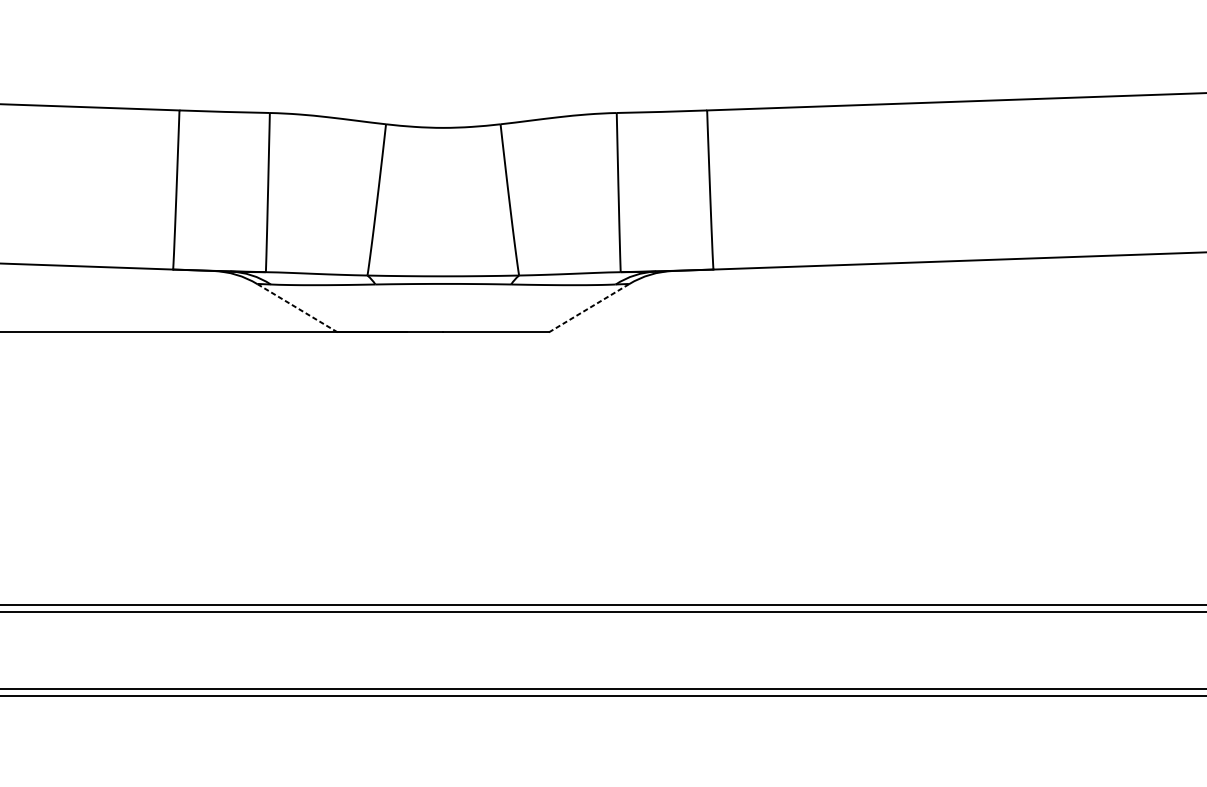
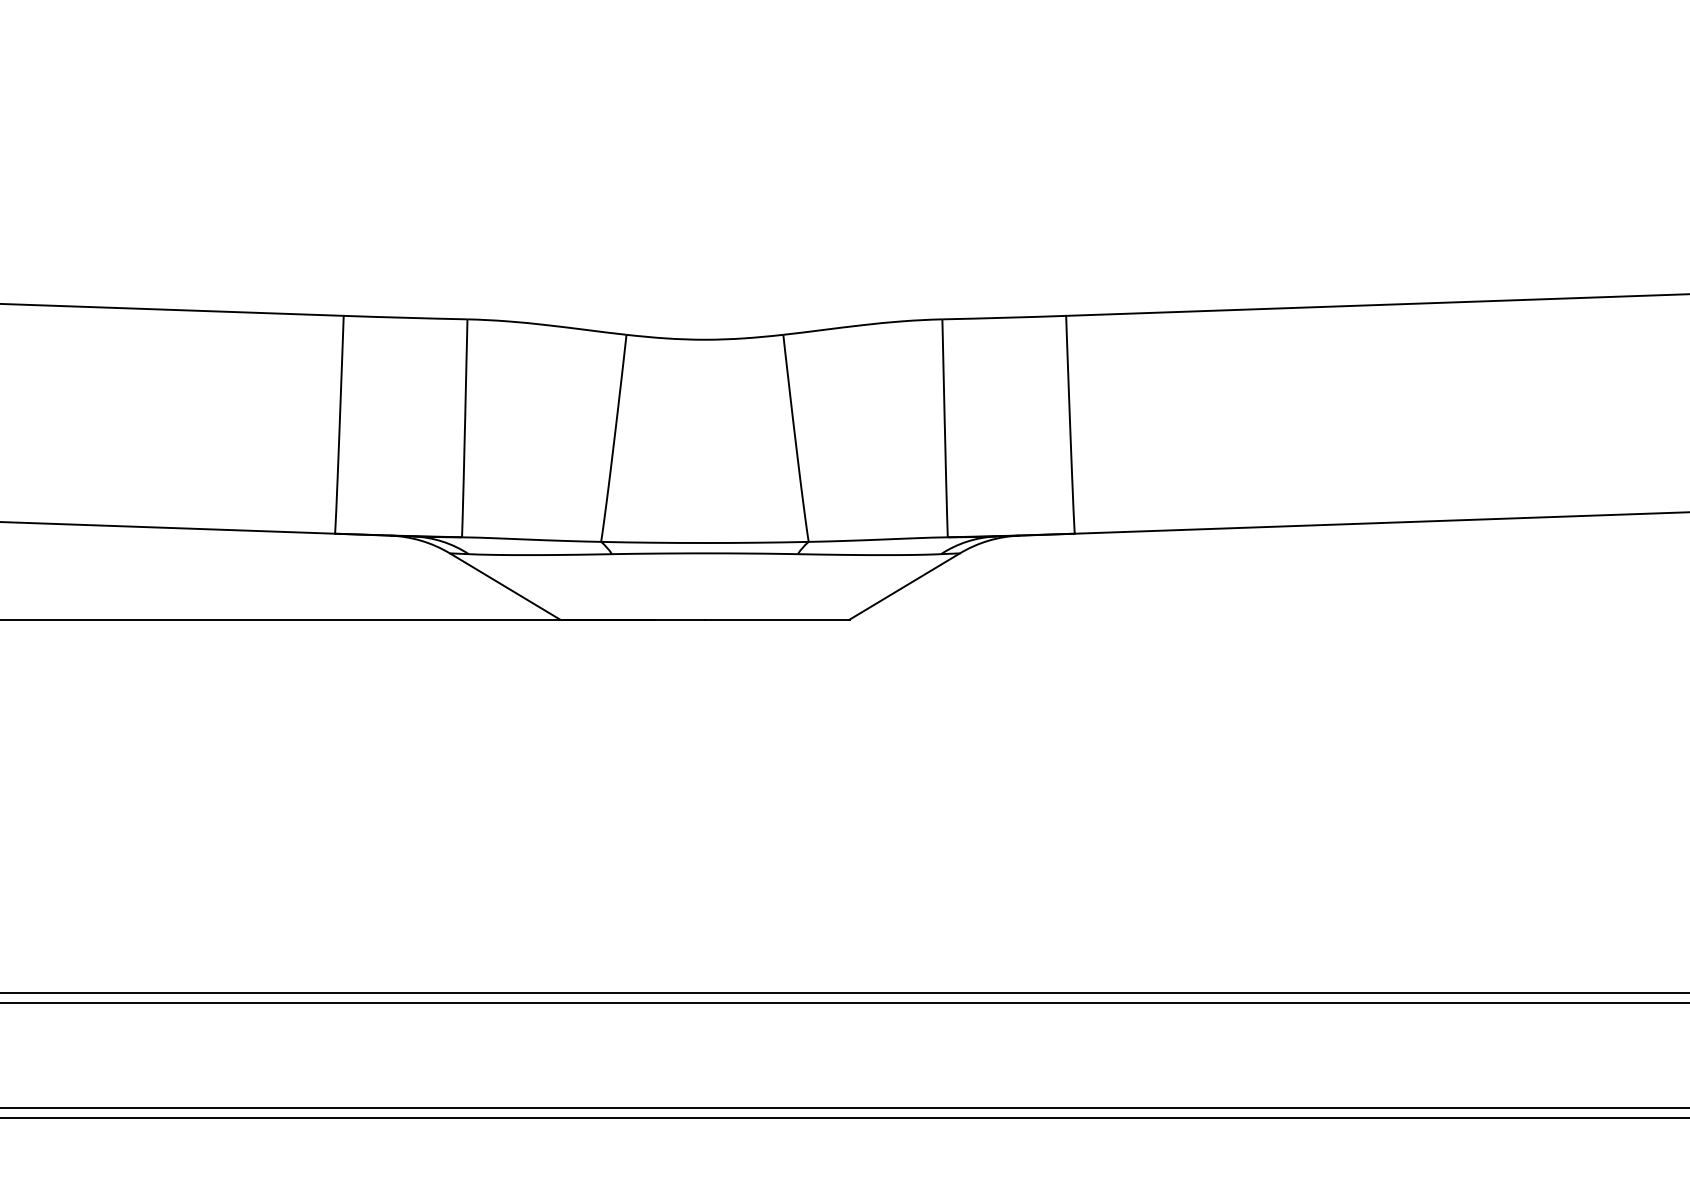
line: (297, 308) -> (505, 586), dashed -> solid
line: (589, 308) -> (904, 586), dashed -> solid

